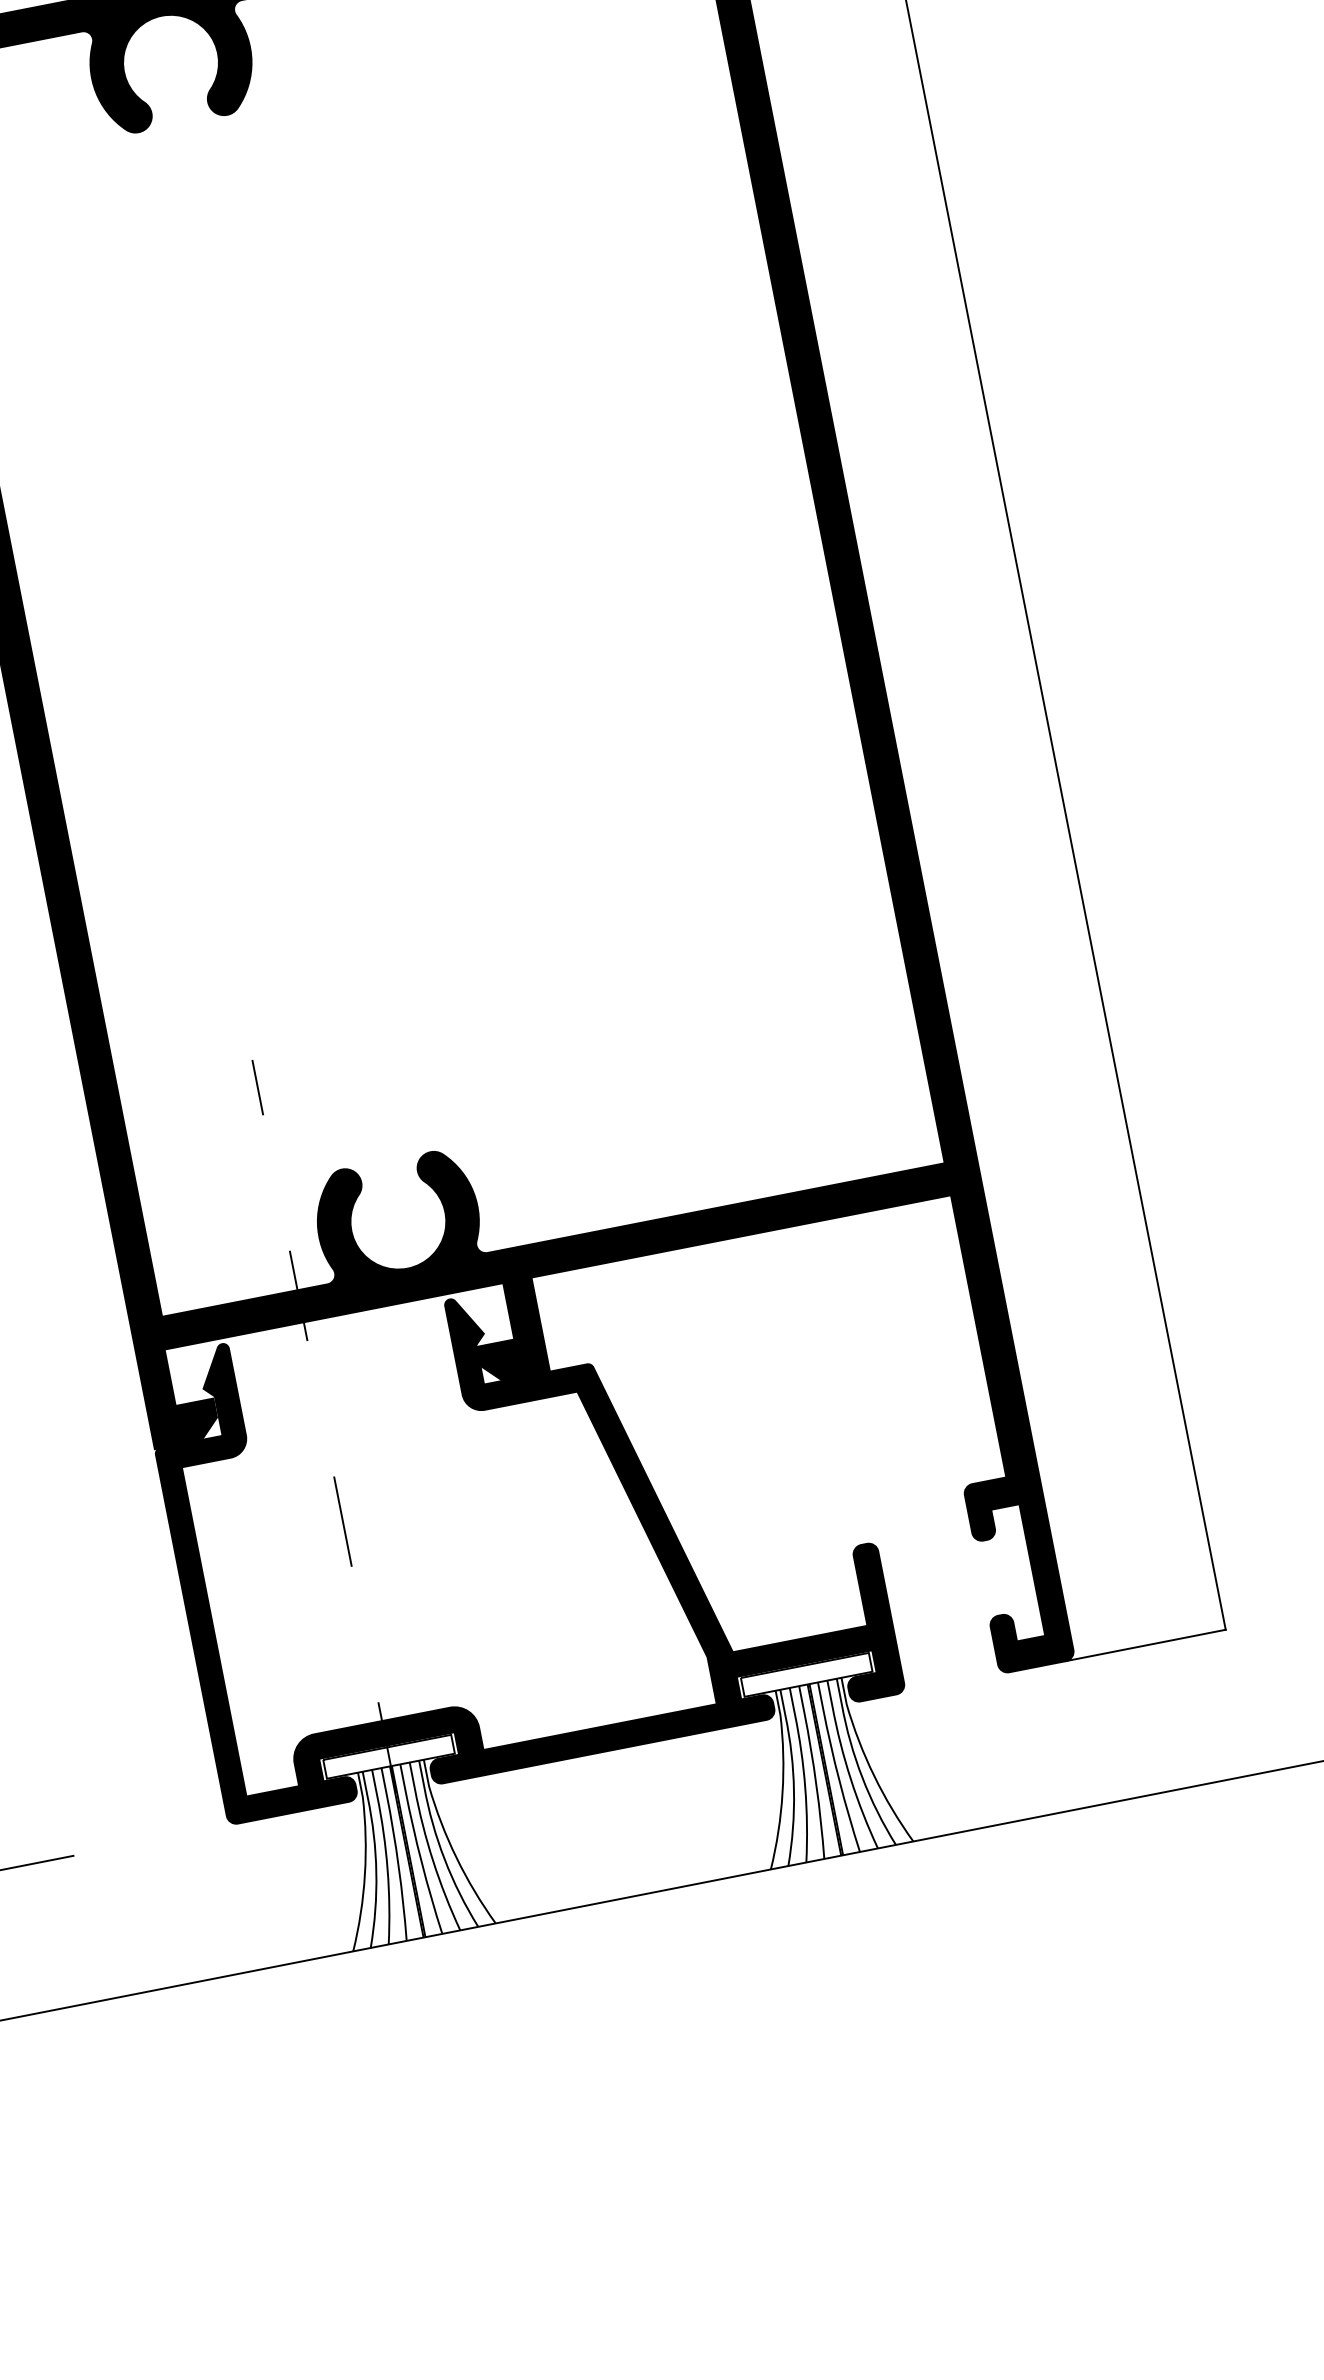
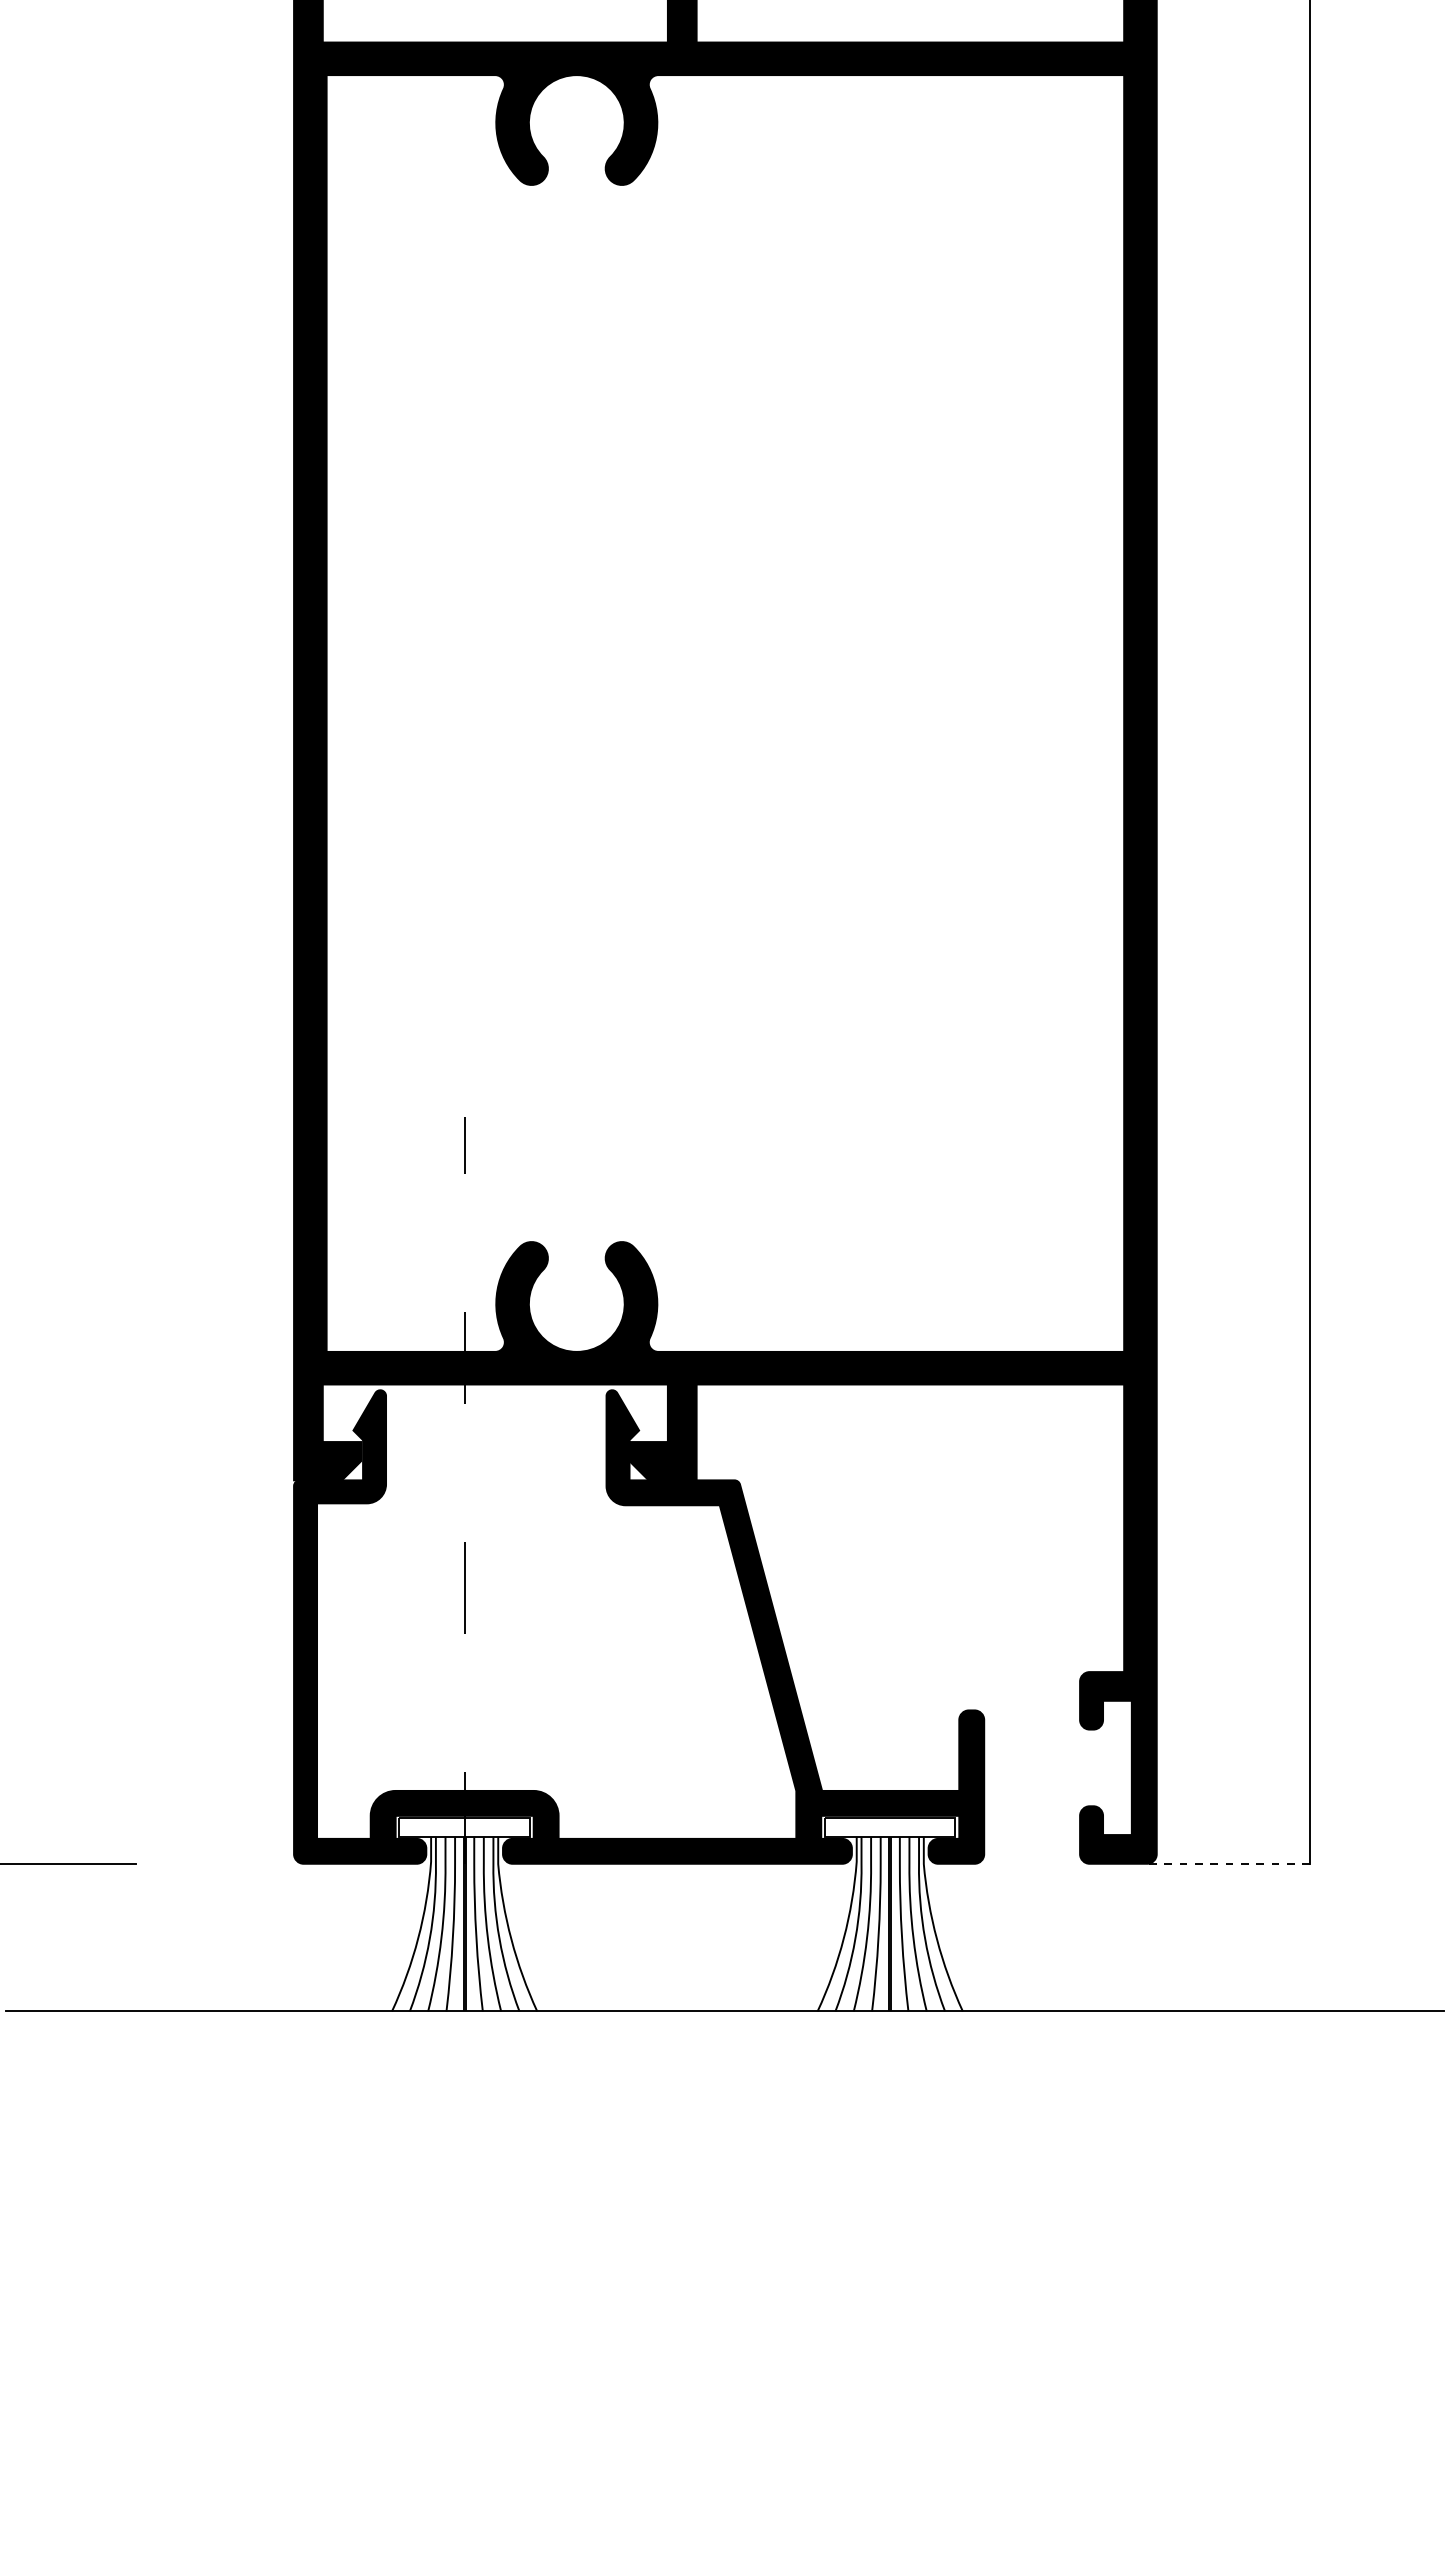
line: (1145, 1645) -> (1228, 1863), solid -> dashed

